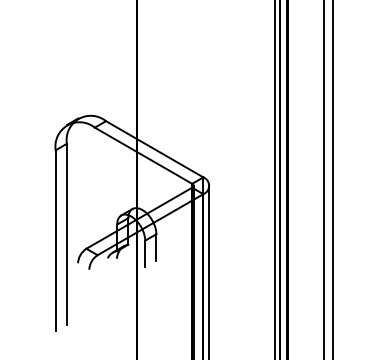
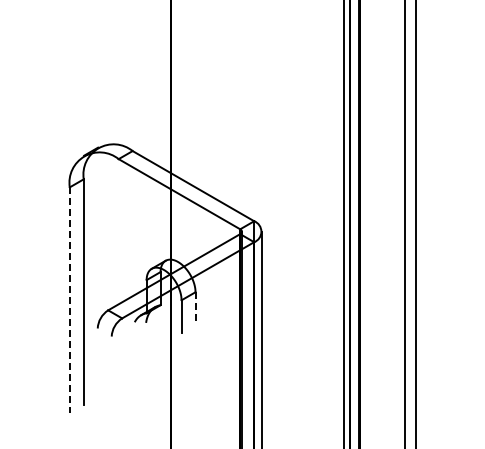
line: (55, 240) -> (69, 300), solid -> dashed
line: (156, 247) -> (195, 308), solid -> dashed

